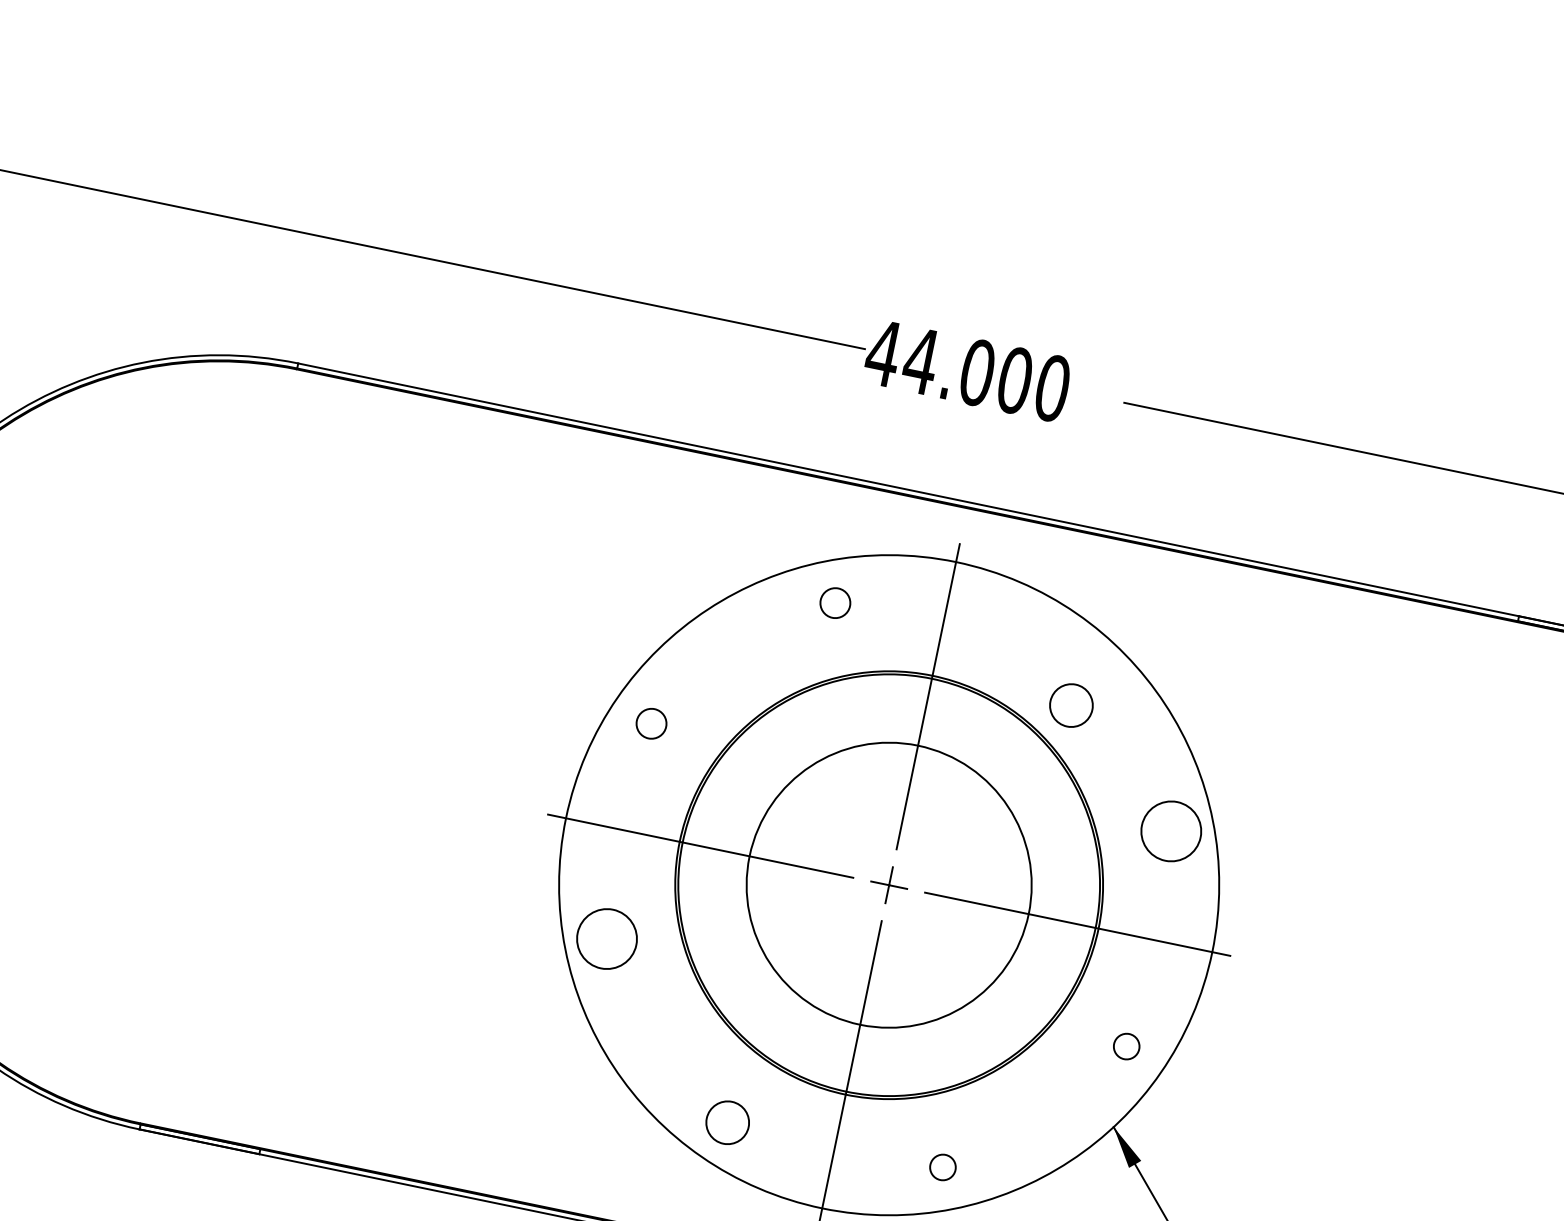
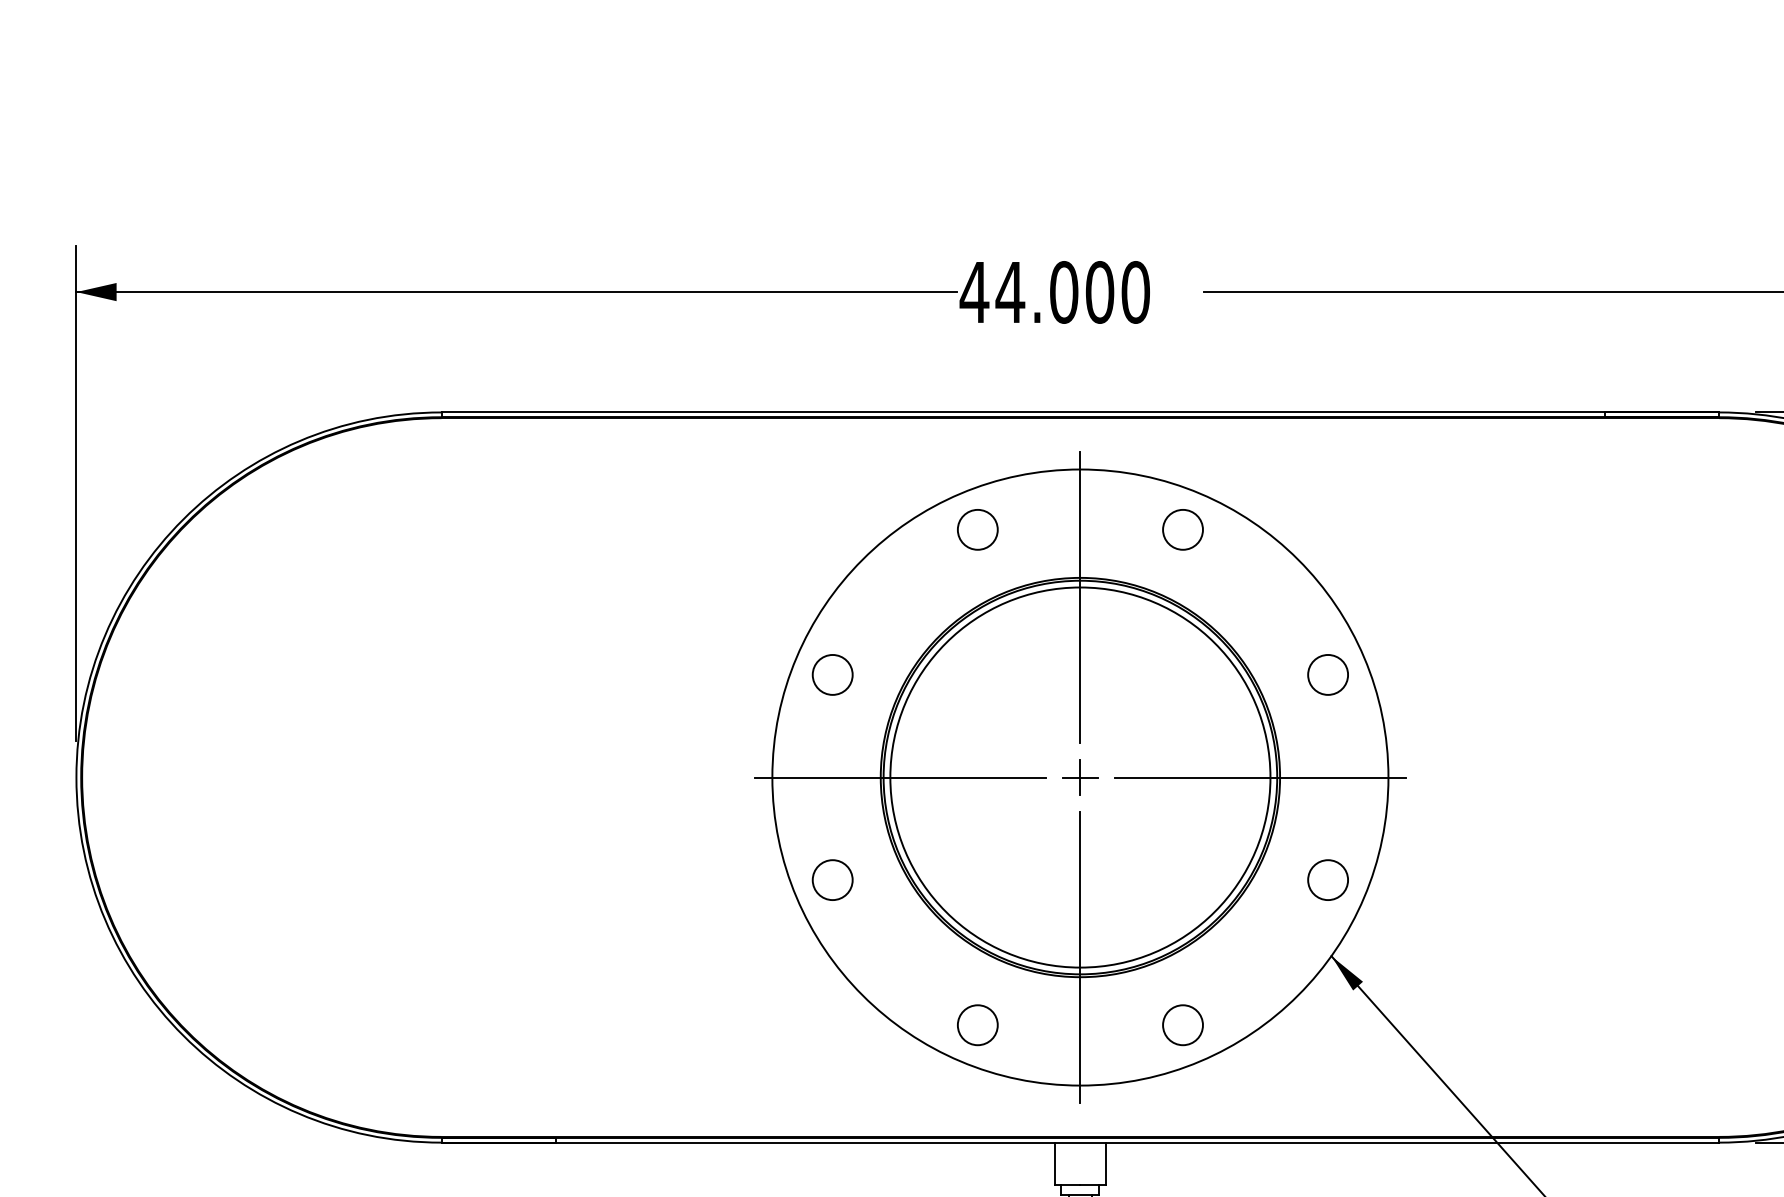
circle: (835, 602) -> (977, 529), size x1.43
circle: (1070, 705) -> (1182, 529), moved
circle: (651, 723) -> (832, 674), size x1.43
circle: (1171, 831) -> (1328, 674), size x0.71
circle: (889, 885) -> (1080, 777), size x1.43
circle: (606, 939) -> (832, 880), size x0.71
circle: (1126, 1045) -> (1327, 879), size x1.67
circle: (942, 1167) -> (1182, 1025), size x1.67

